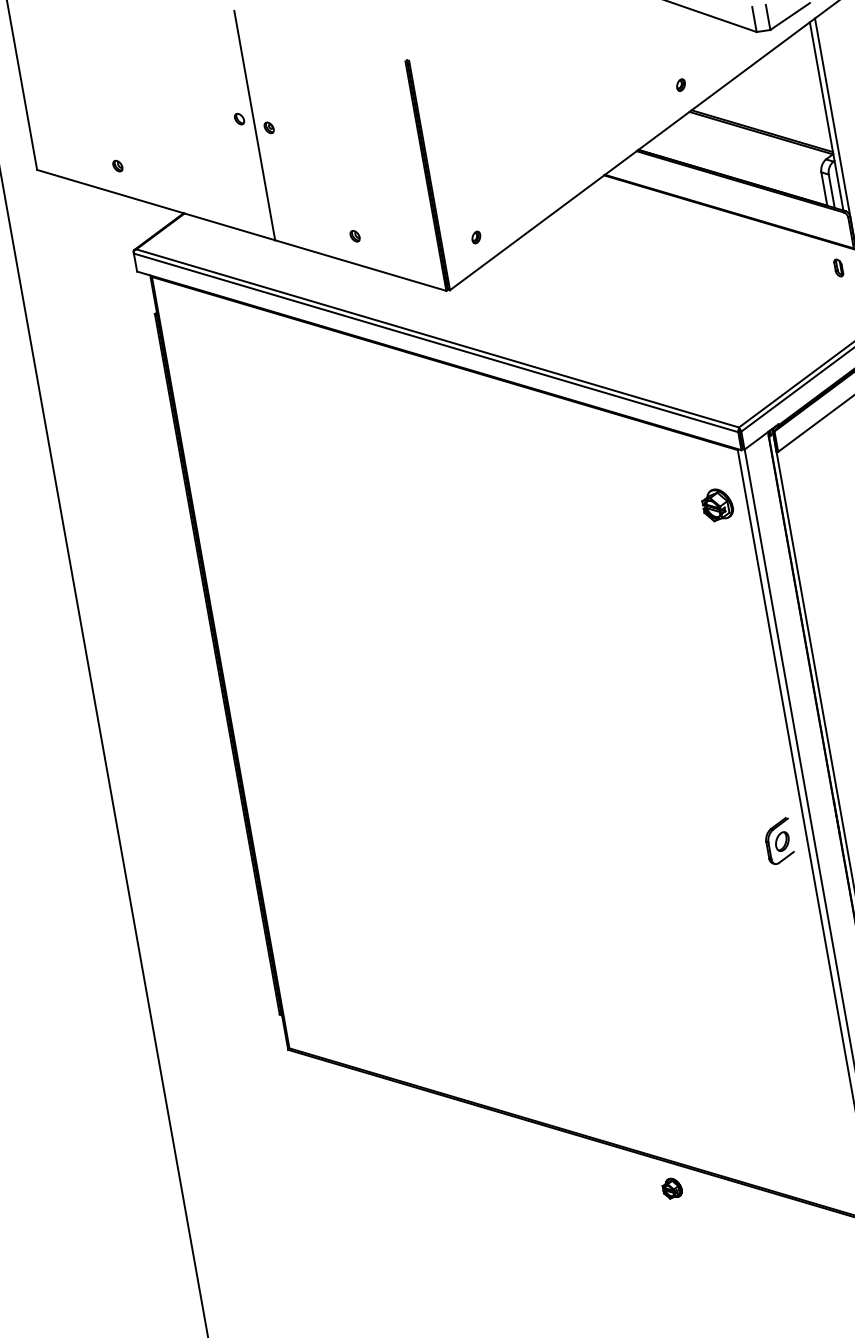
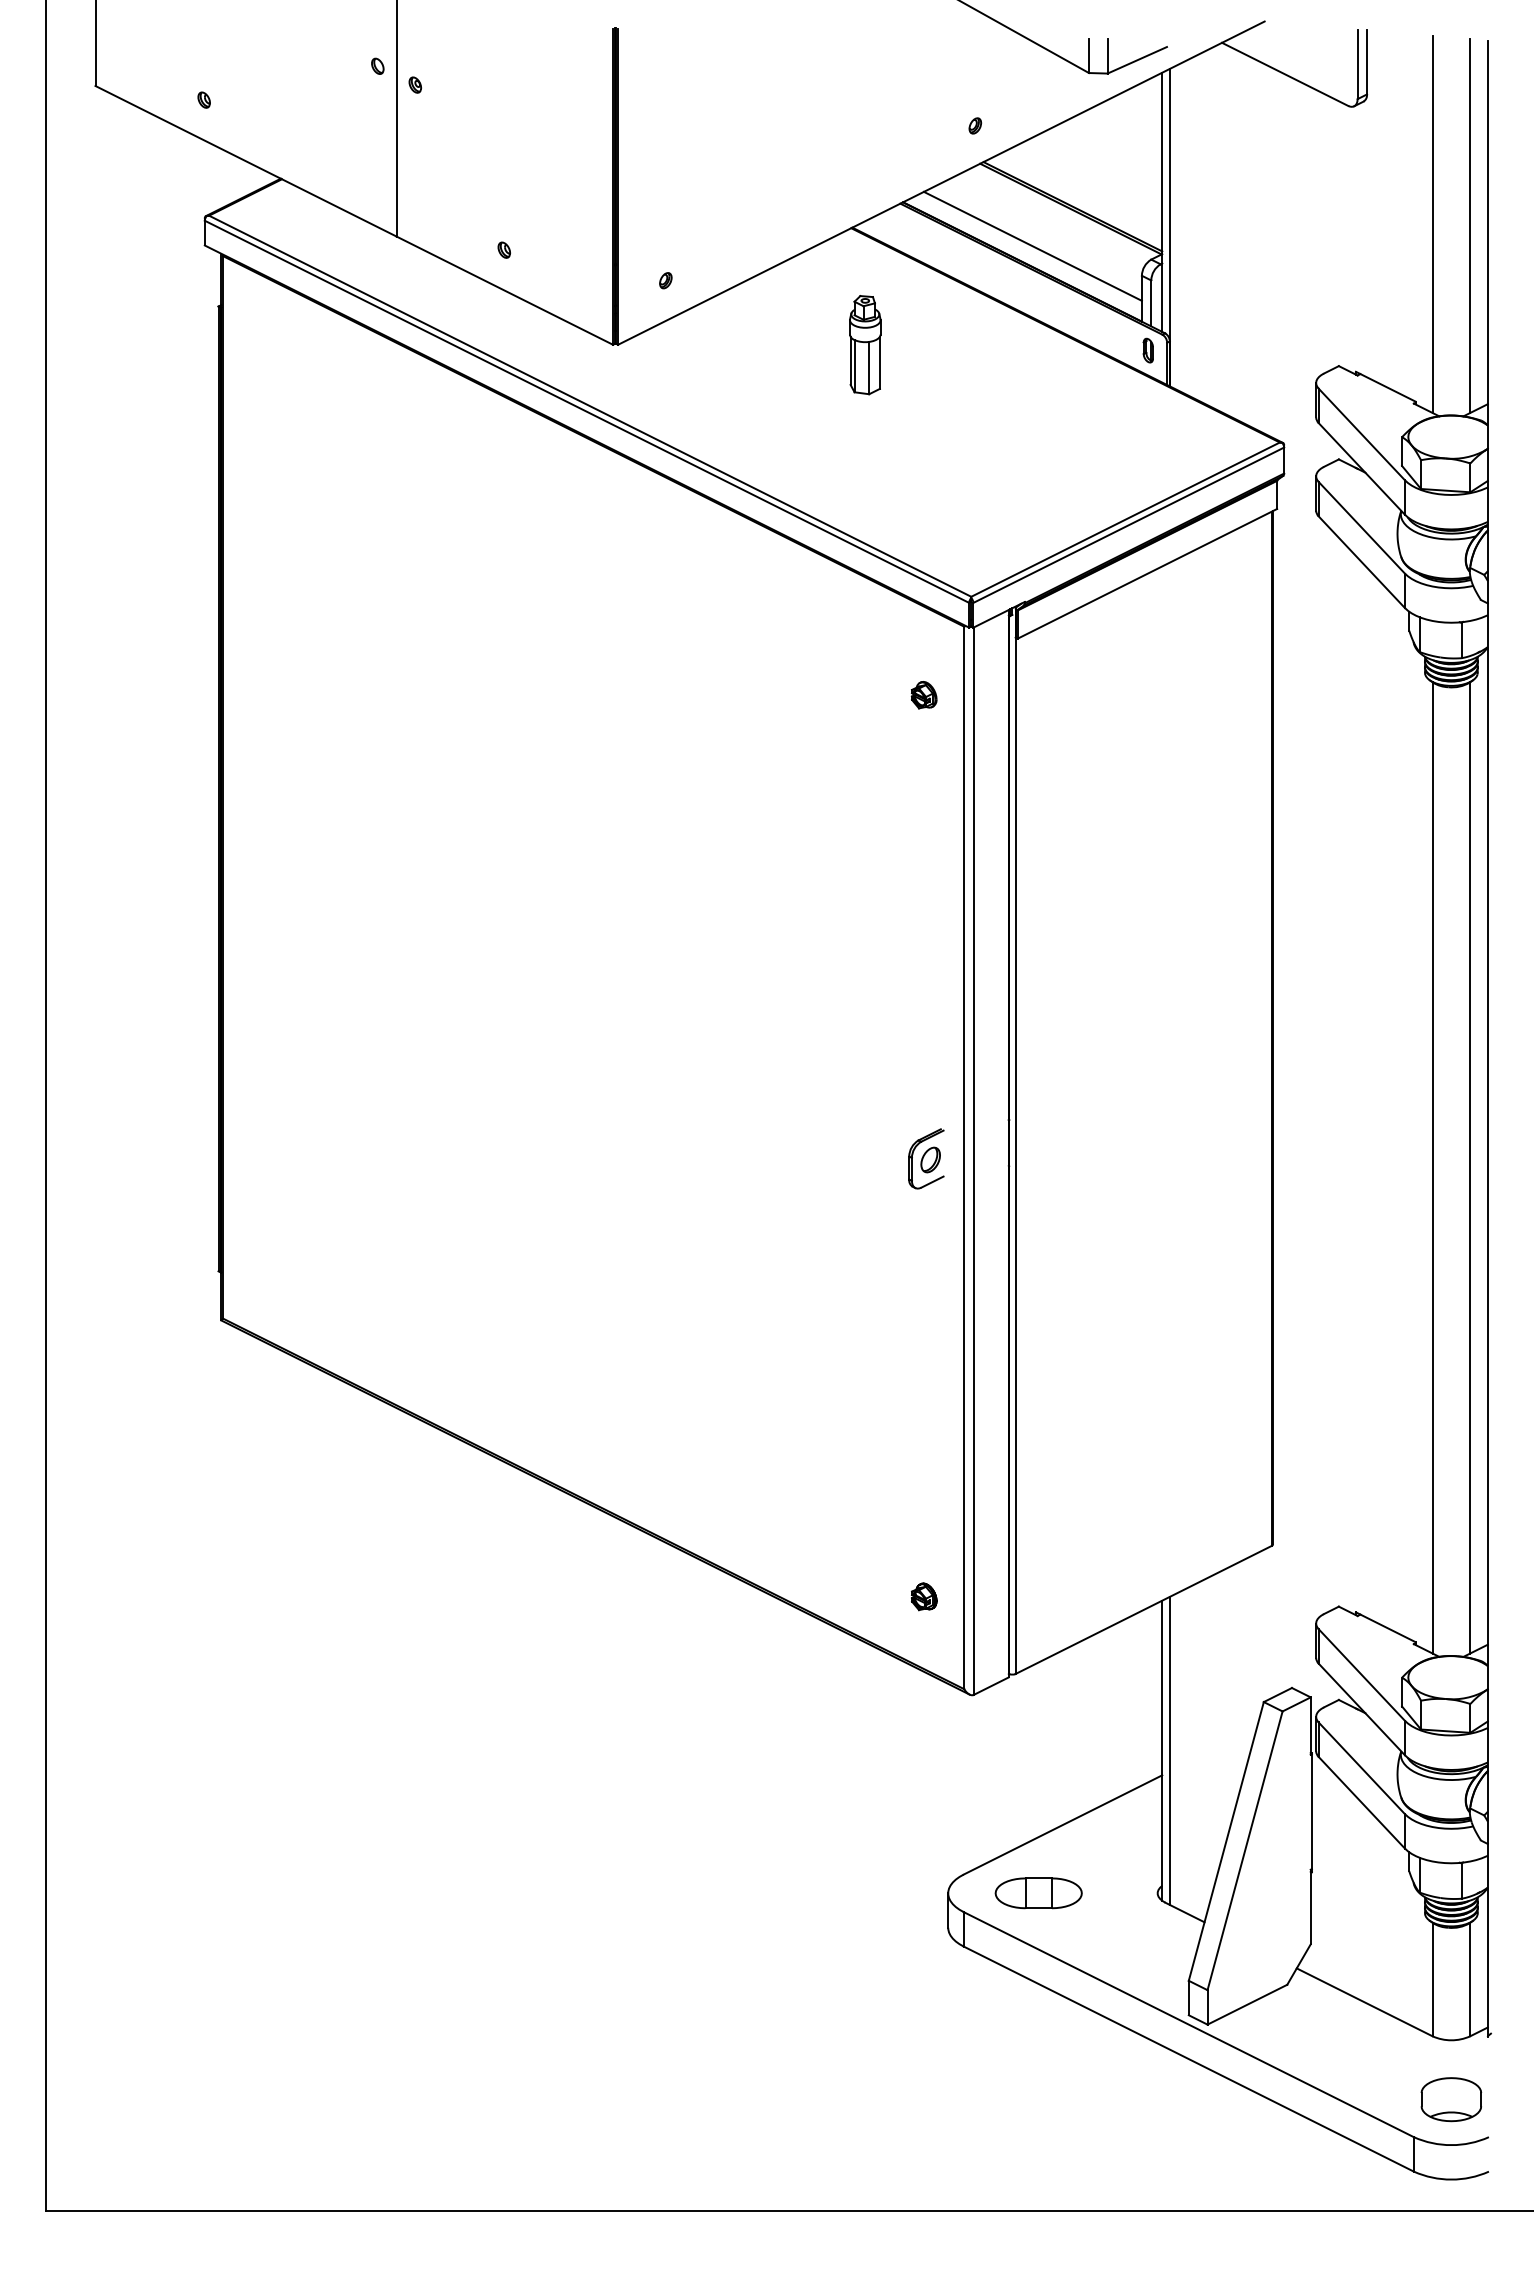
line: (738, 164) -> (1032, 245), added
part: (629, 258) -> (865, 345), added
part: (838, 268) -> (1147, 350), moved
part: (717, 505) -> (923, 695), size x0.62
part: (672, 1188) -> (924, 1596), moved

